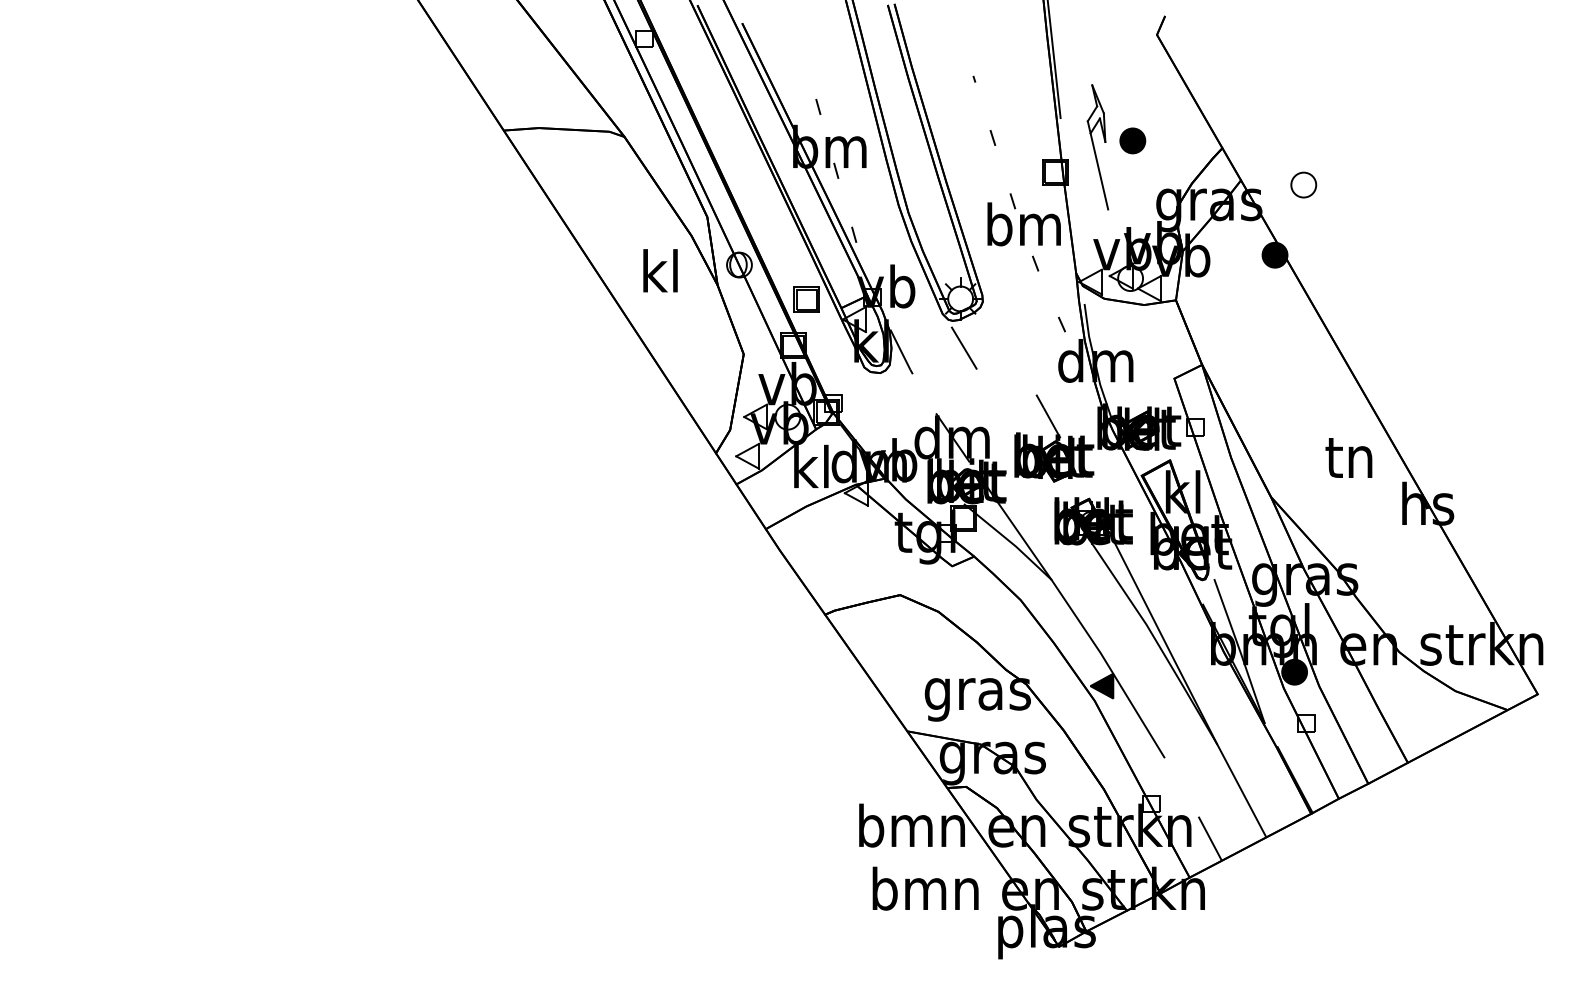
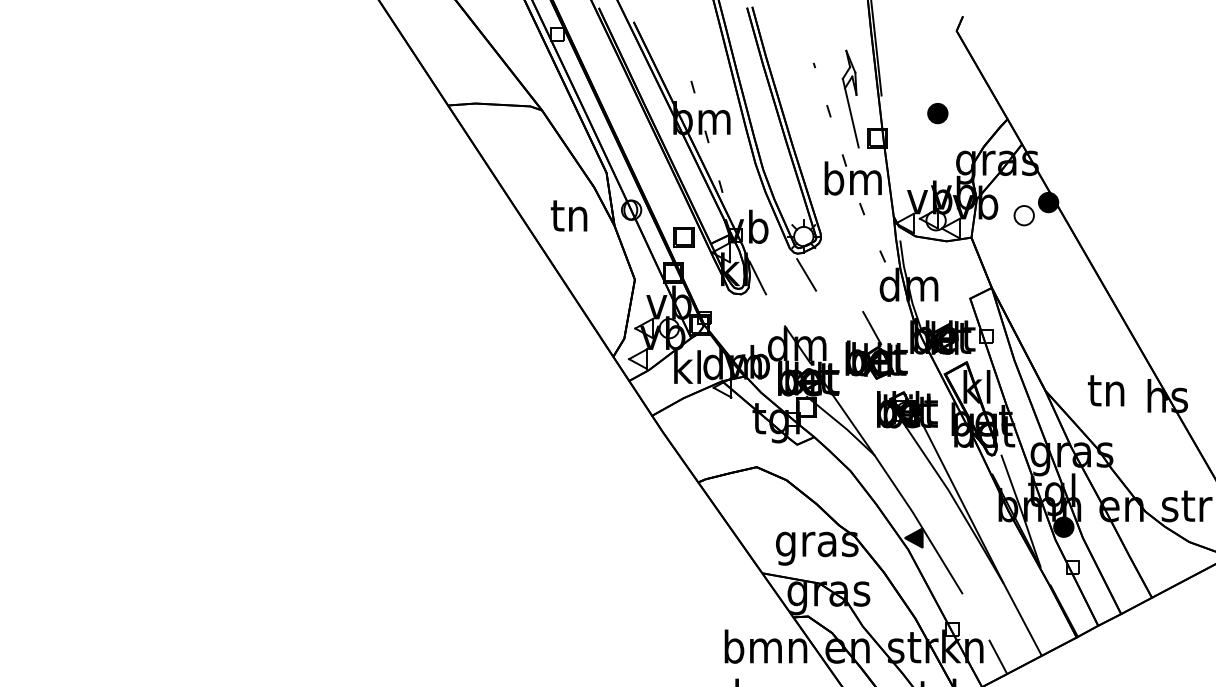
part: (1097, 147) -> (850, 99), moved
part: (1303, 184) -> (1024, 215), moved
text: (658, 270) -> (568, 214), kl -> tn
text: (1348, 457) -> (1105, 390), moved

